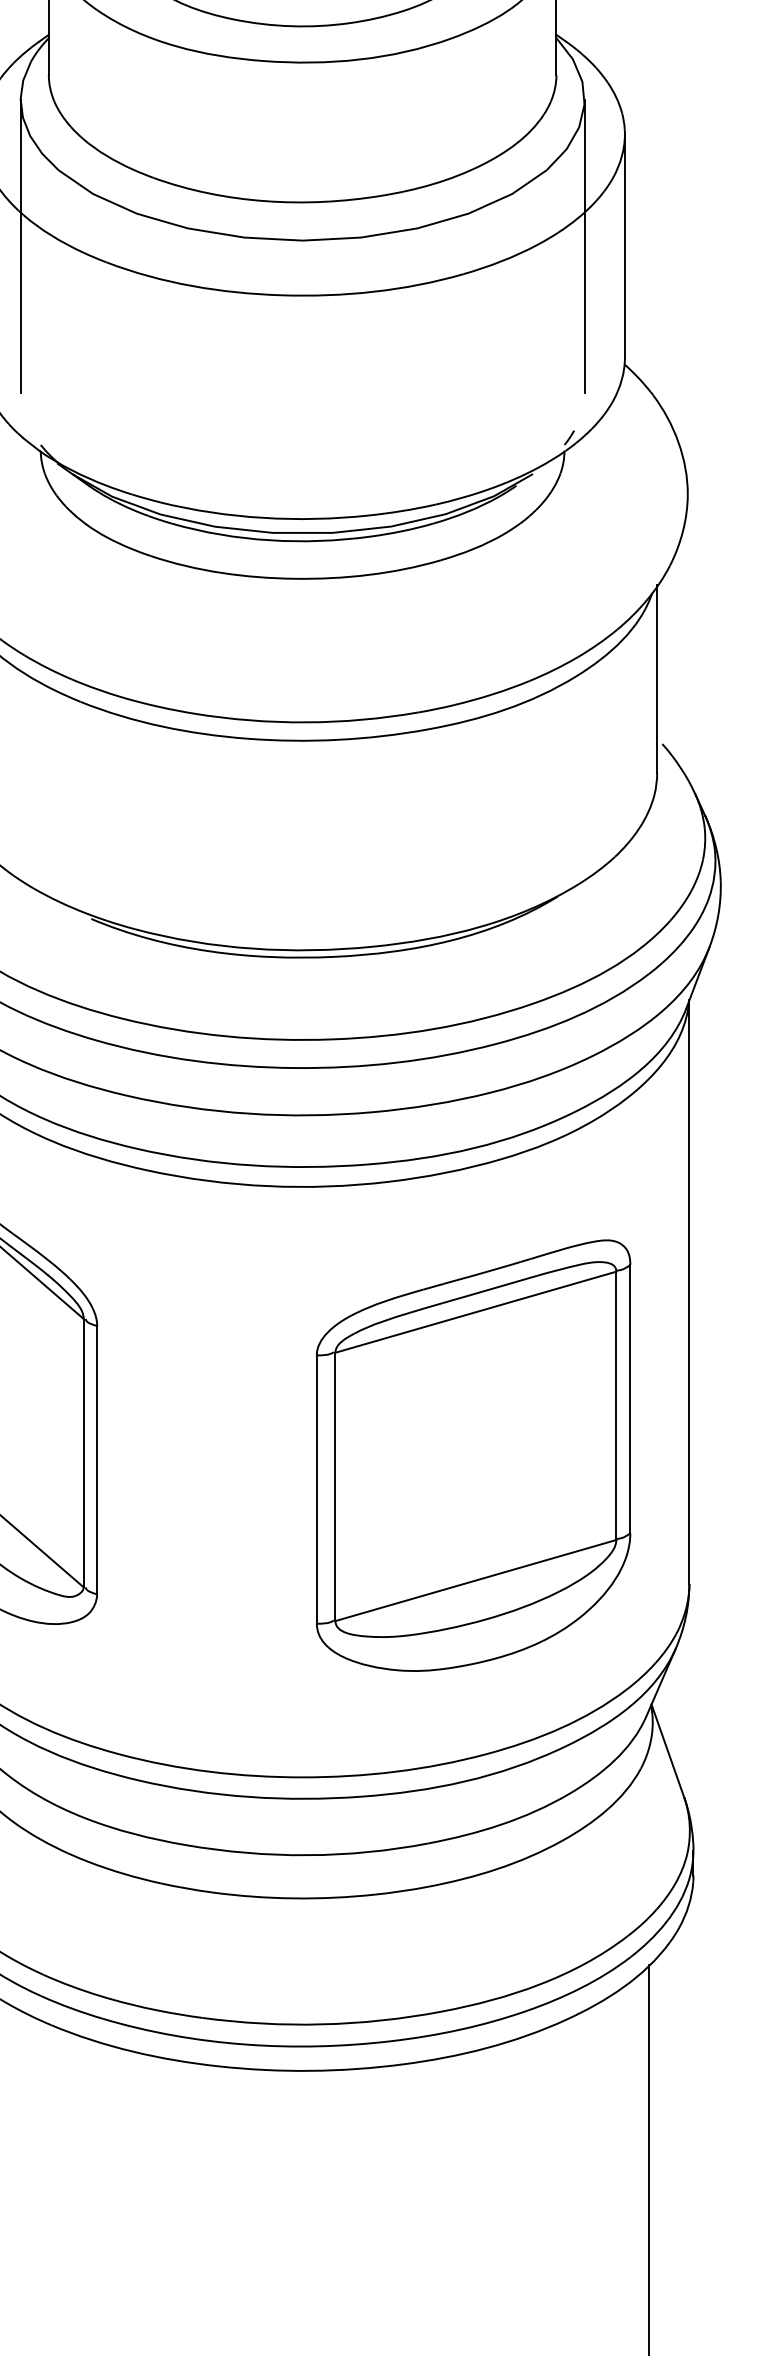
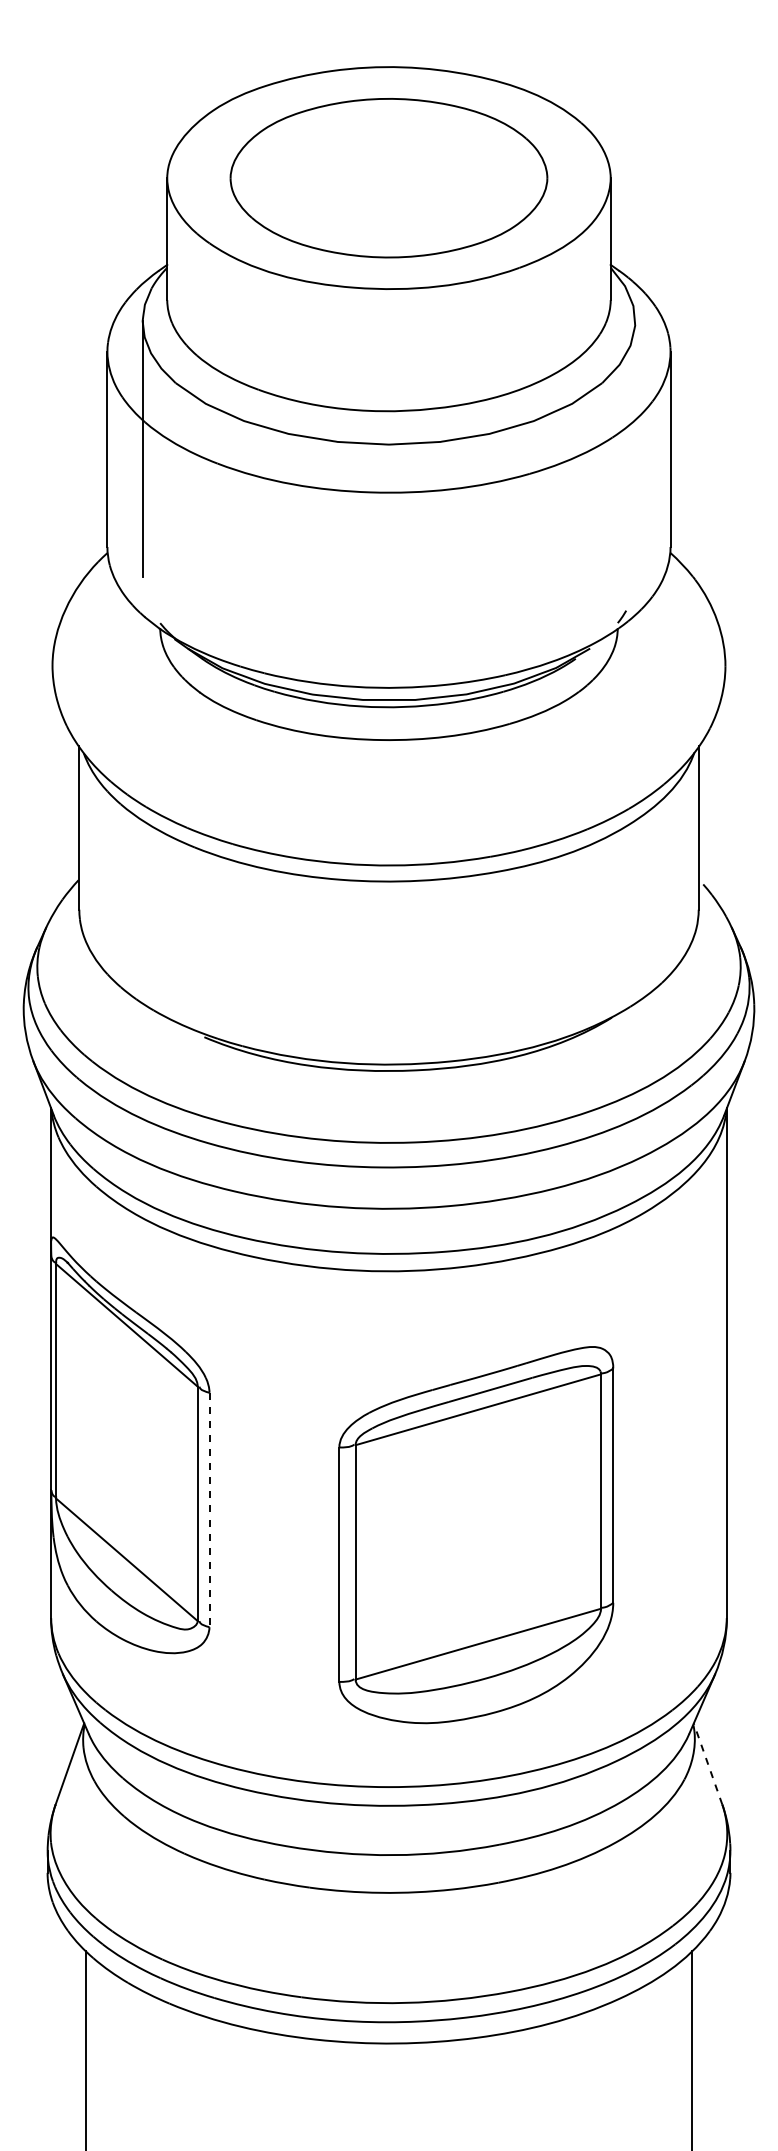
line: (584, 246) -> (635, 449), removed
part: (473, 1456) -> (476, 1535), moved
line: (97, 1460) -> (209, 1510), solid -> dashed
line: (668, 1750) -> (708, 1763), solid -> dashed

